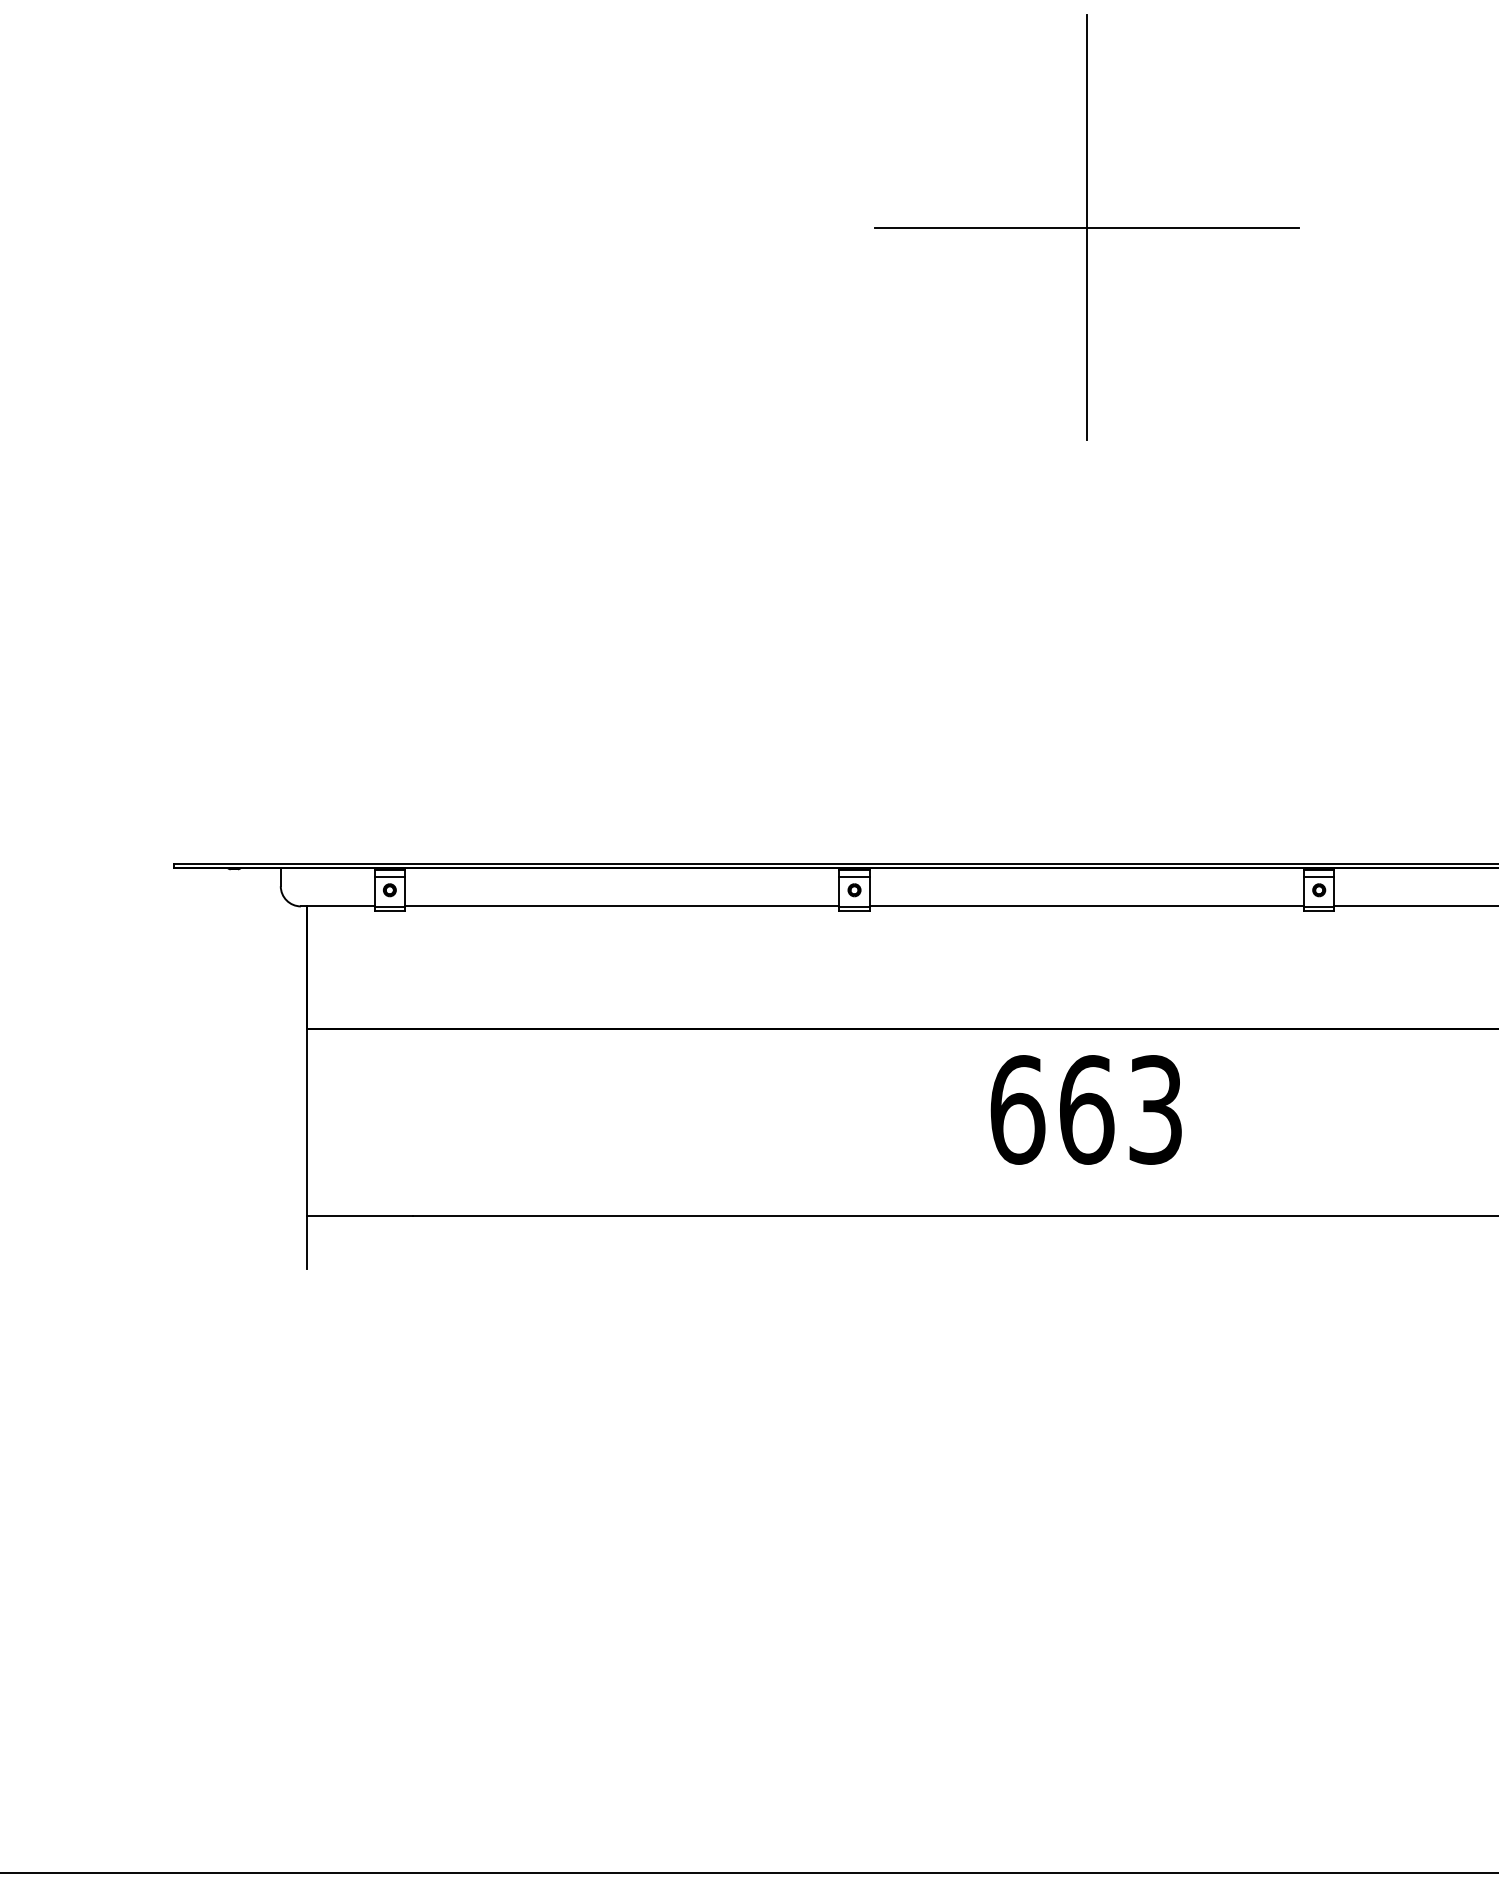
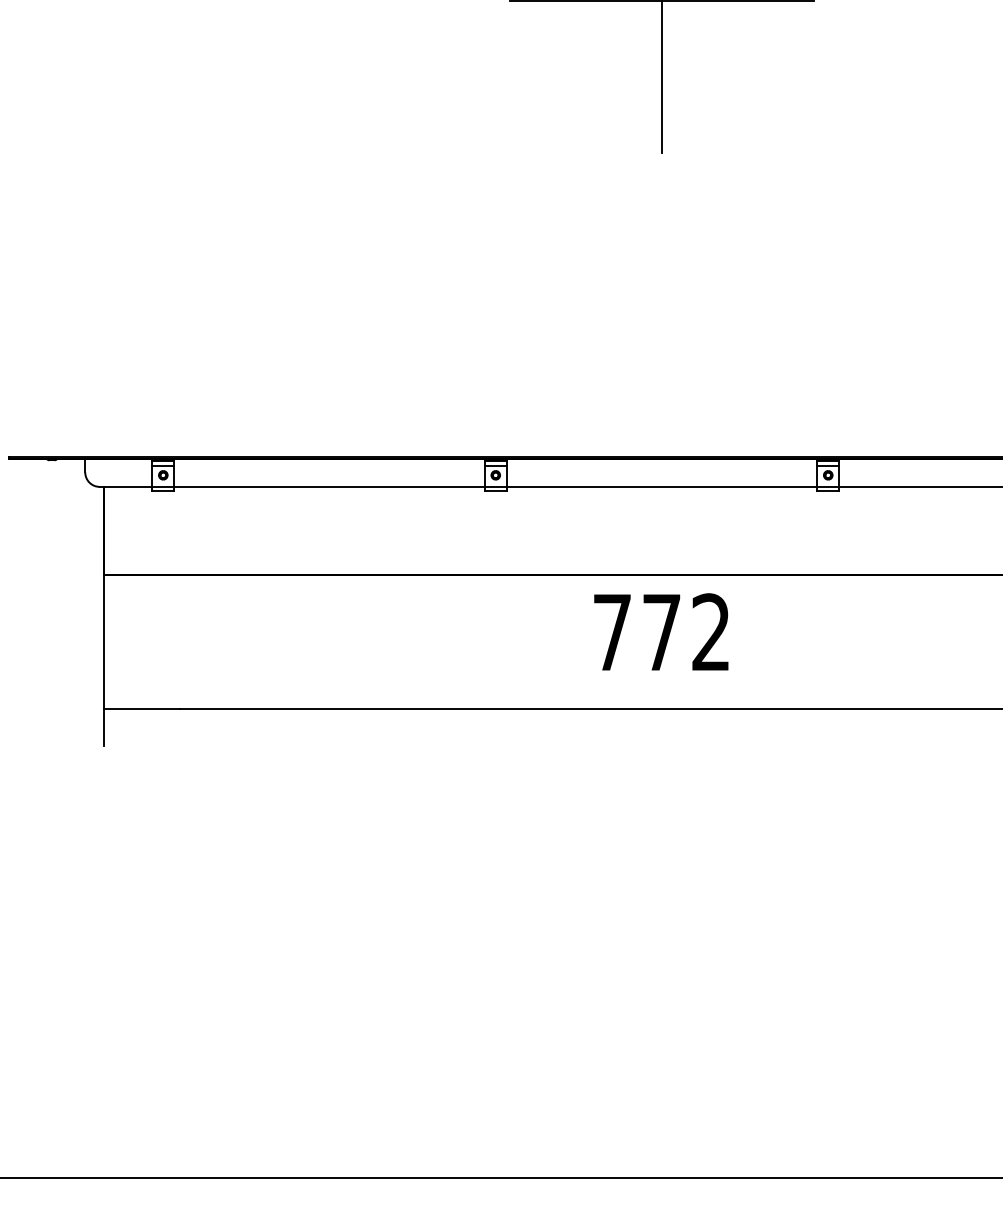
text: (1085, 1109) -> (661, 632), 663 -> 772

